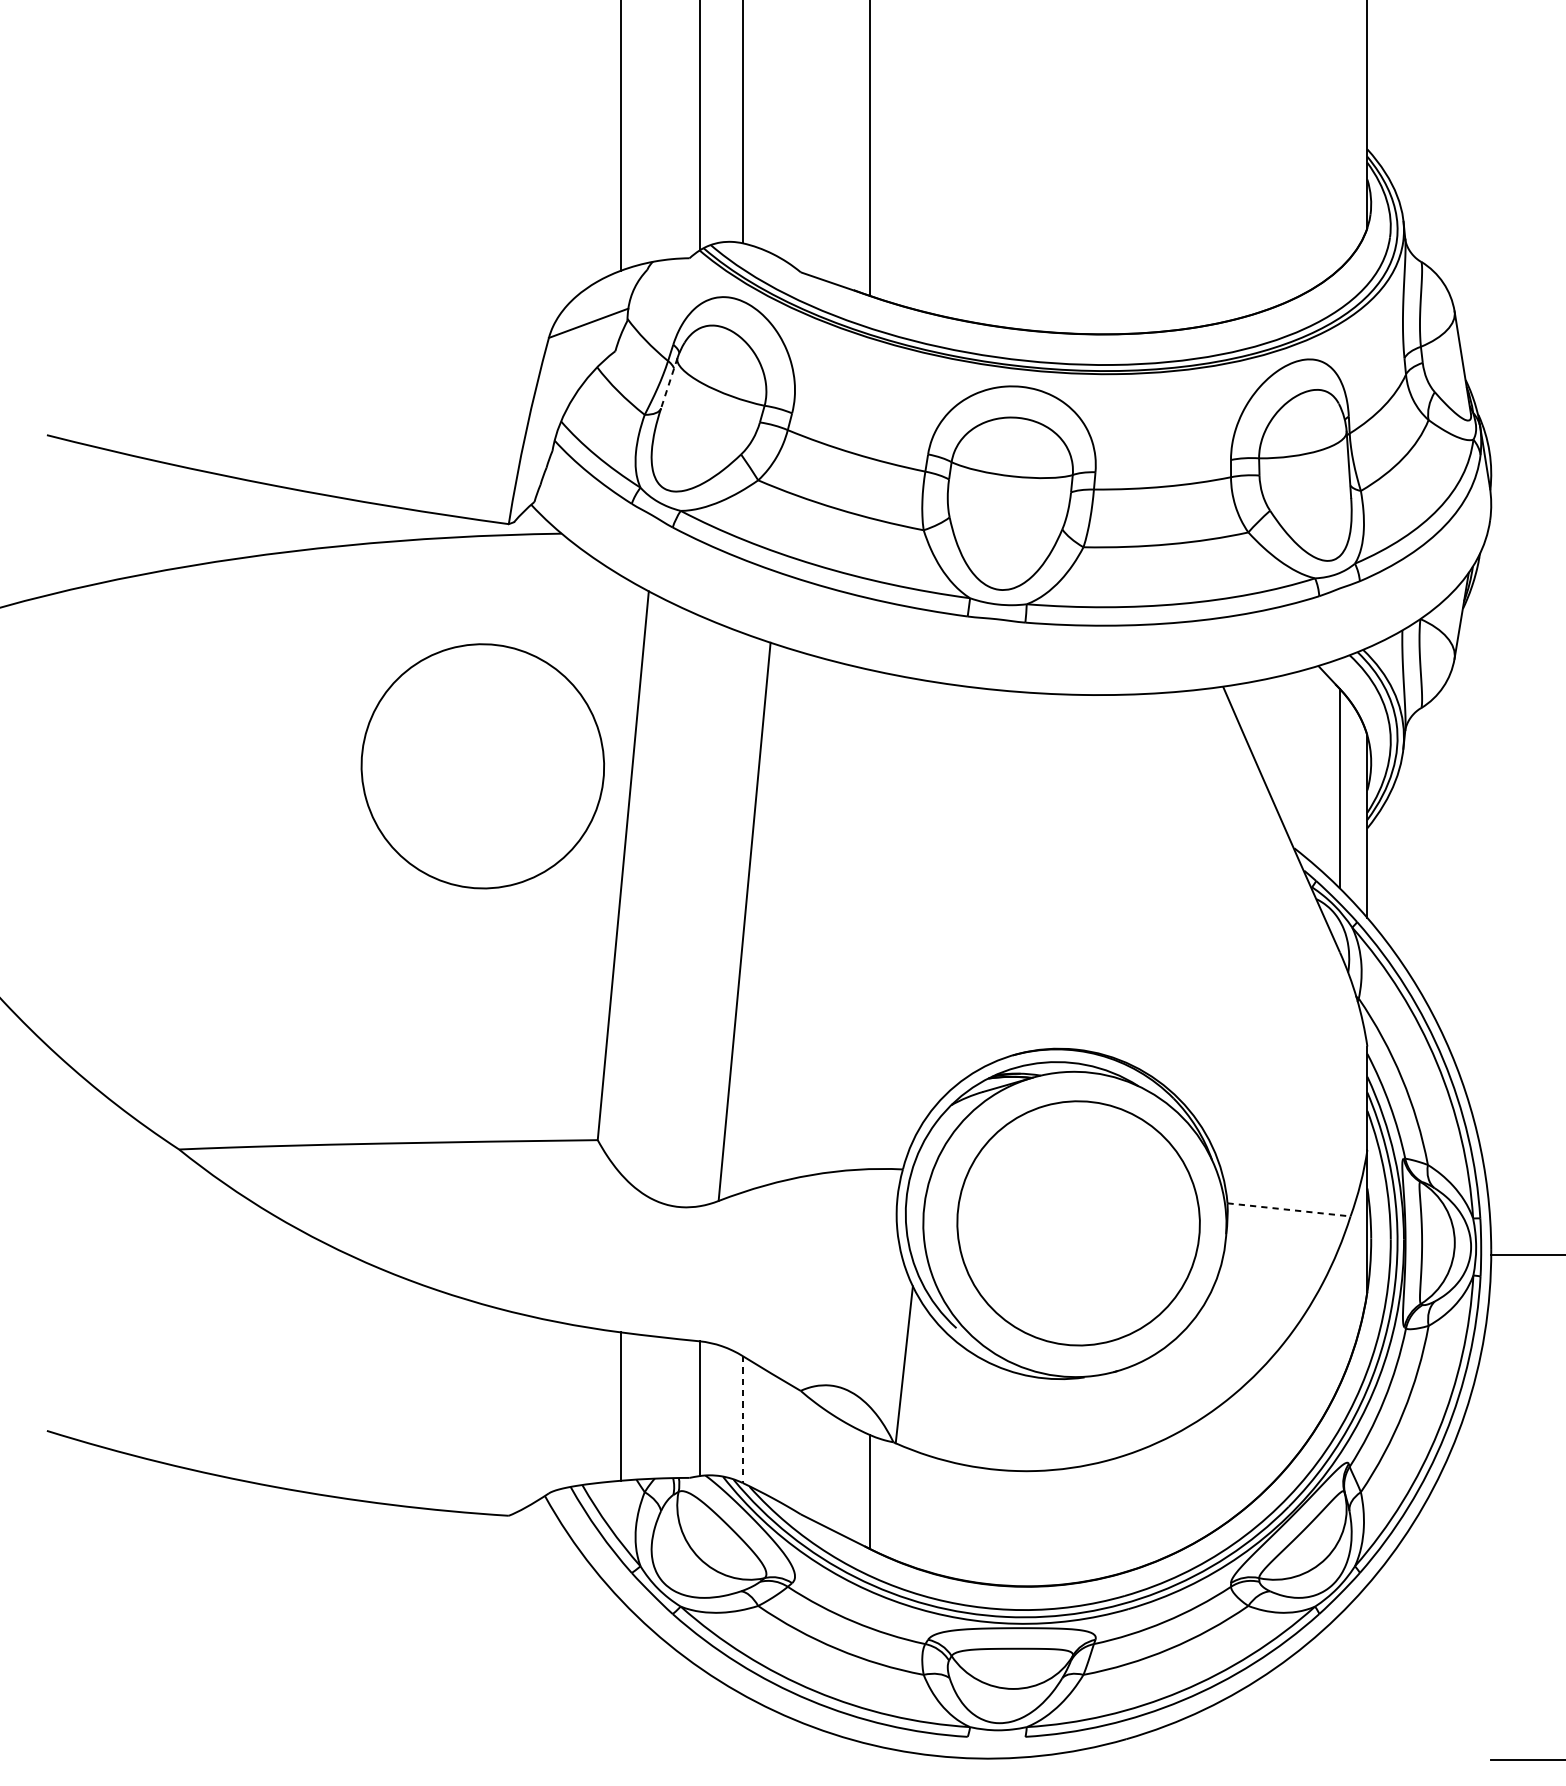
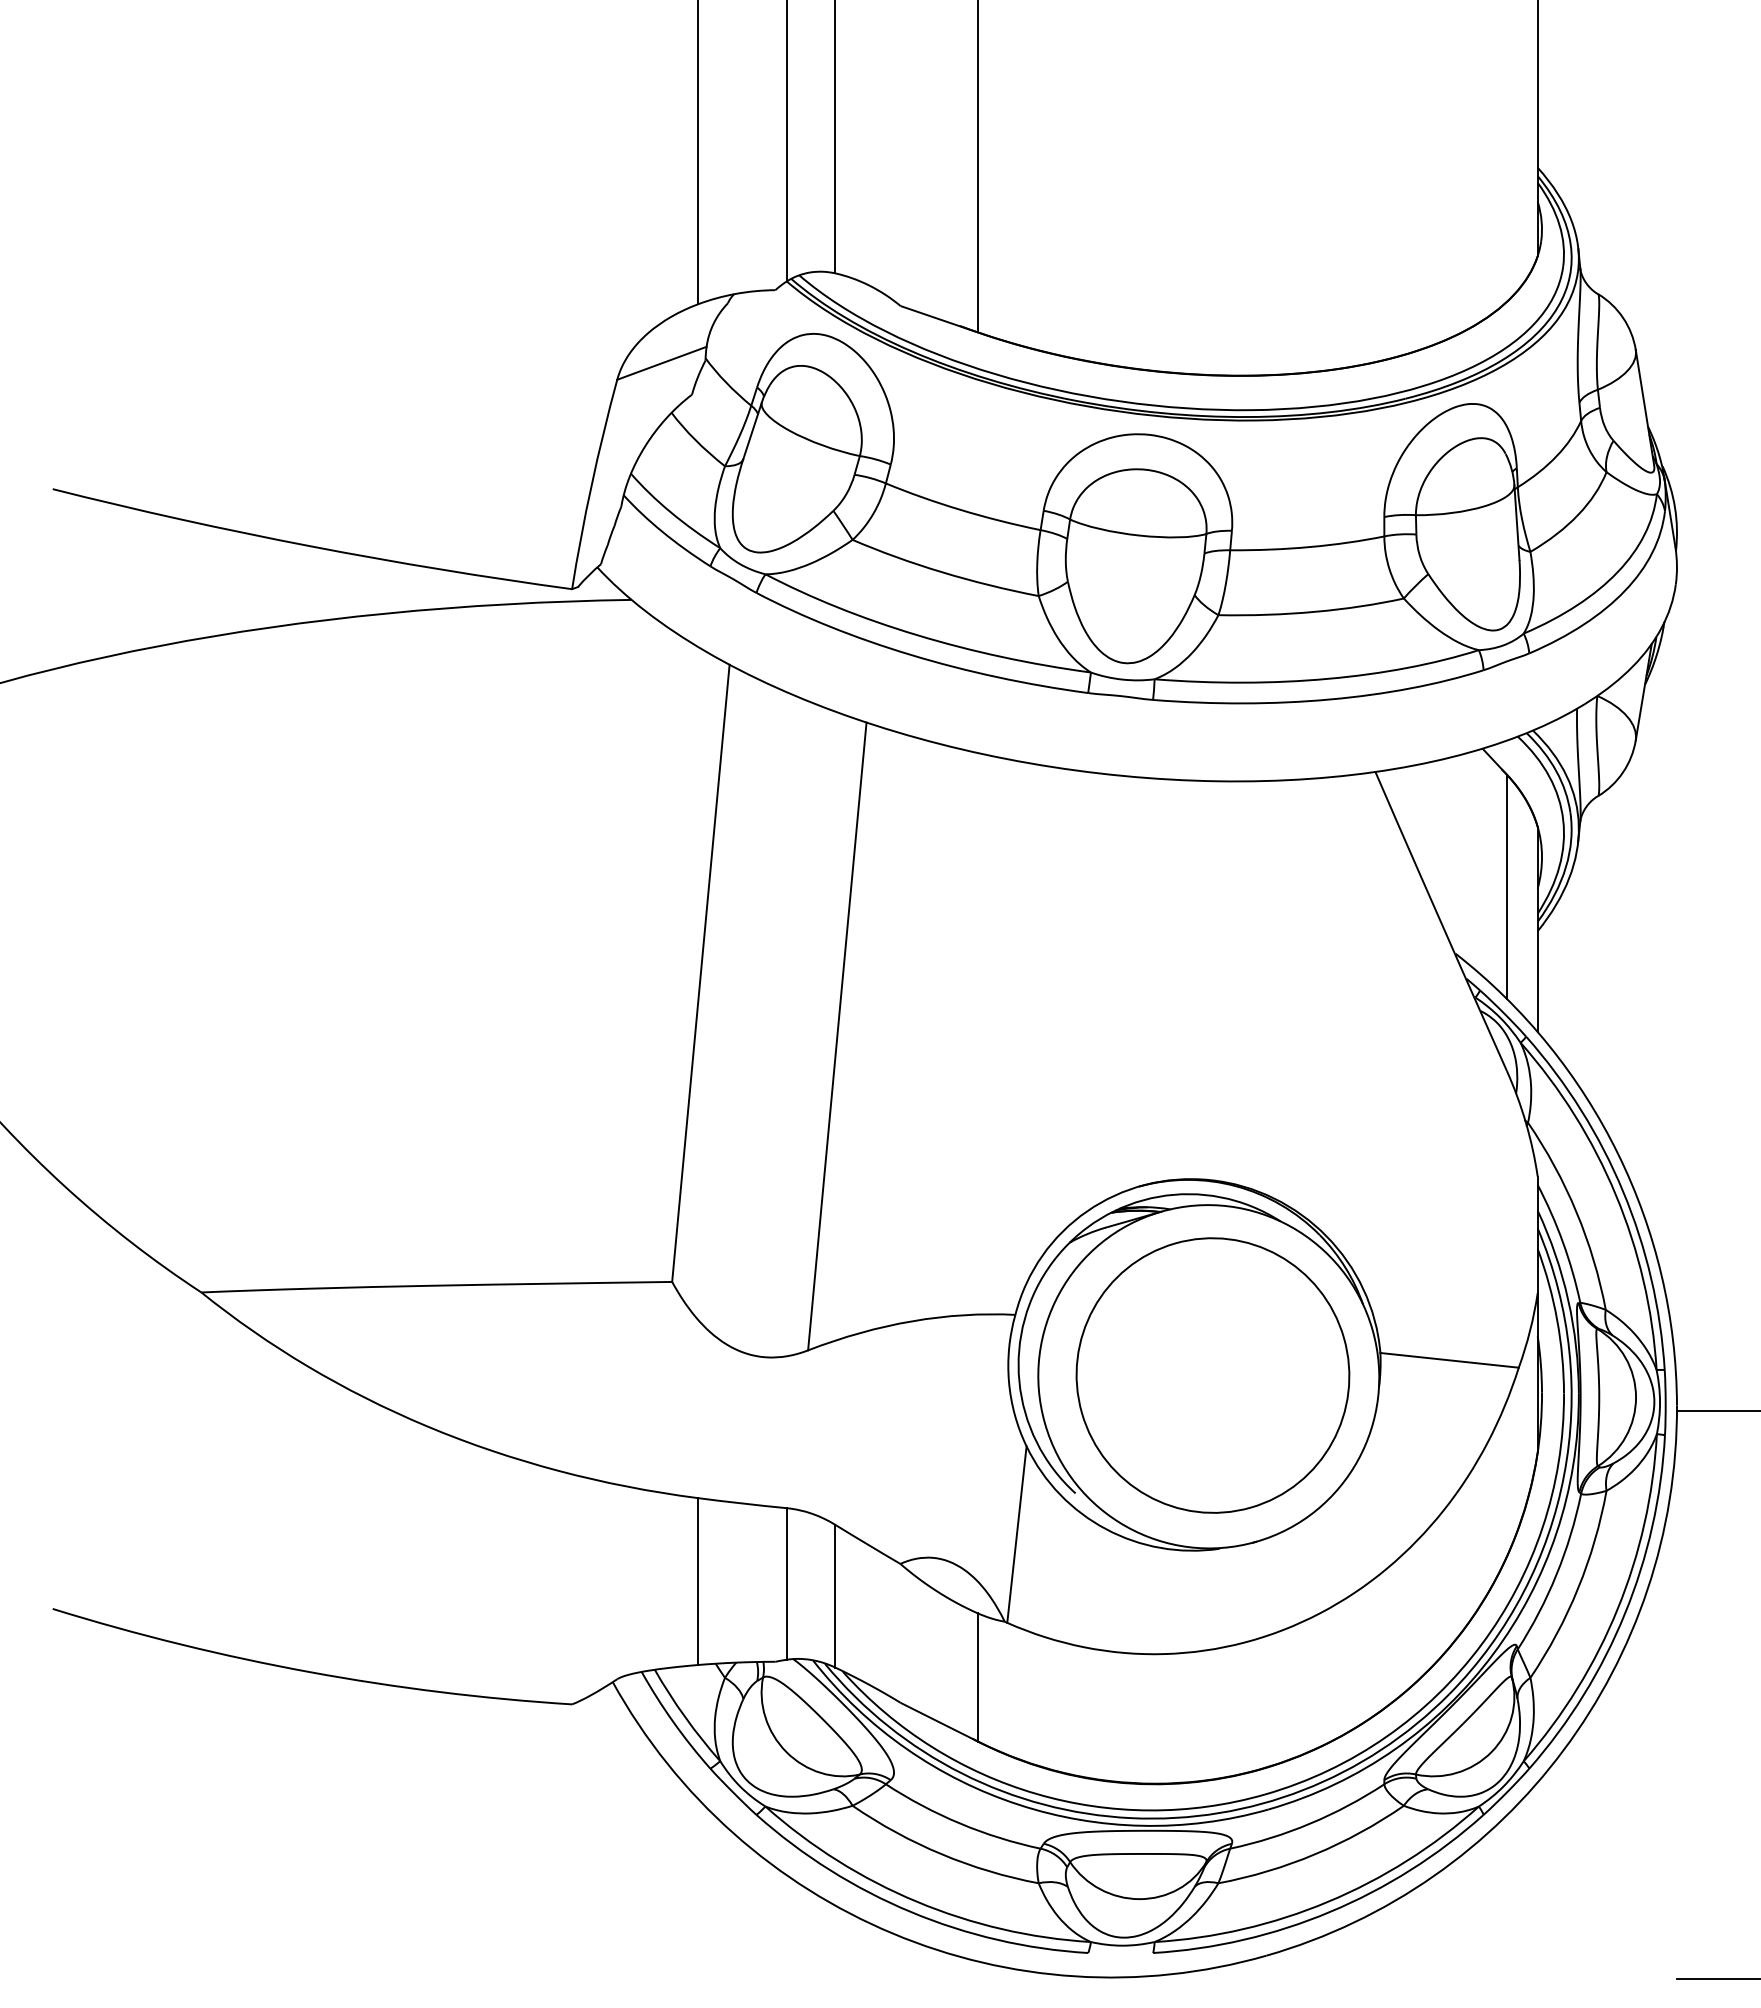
line: (669, 383) -> (752, 430), dashed -> solid
part: (482, 766) -> (542, 861), removed
line: (1288, 1209) -> (1449, 1360), dashed -> solid
line: (742, 1419) -> (835, 1596), dashed -> solid

